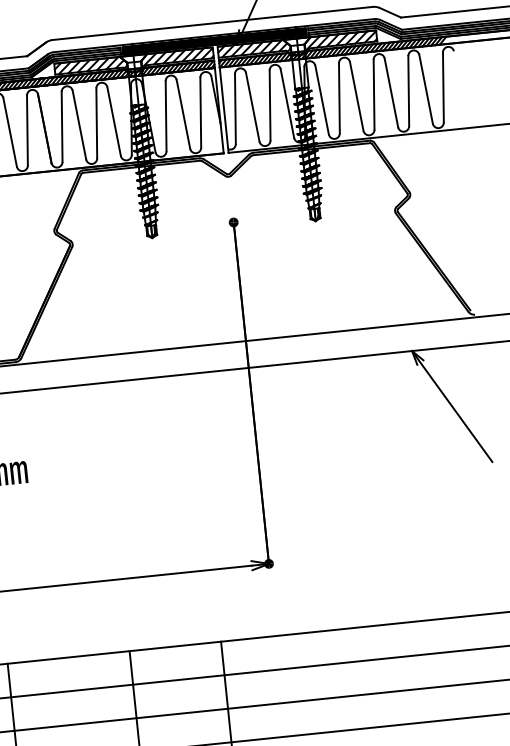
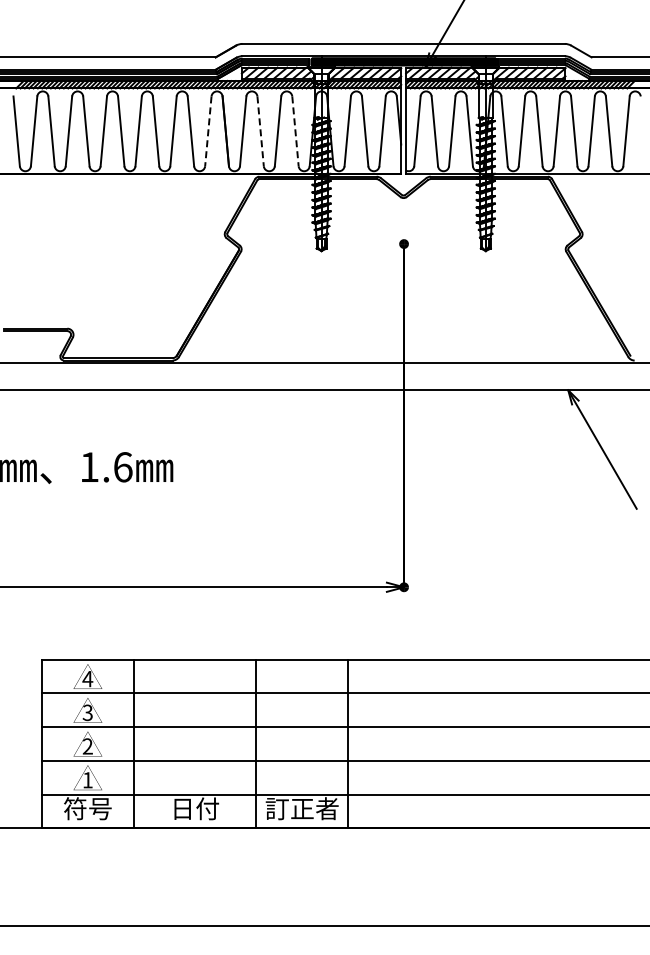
line: (114, 121) -> (295, 131), solid -> dashed
line: (79, 125) -> (260, 131), solid -> dashed
line: (27, 130) -> (208, 131), solid -> dashed

